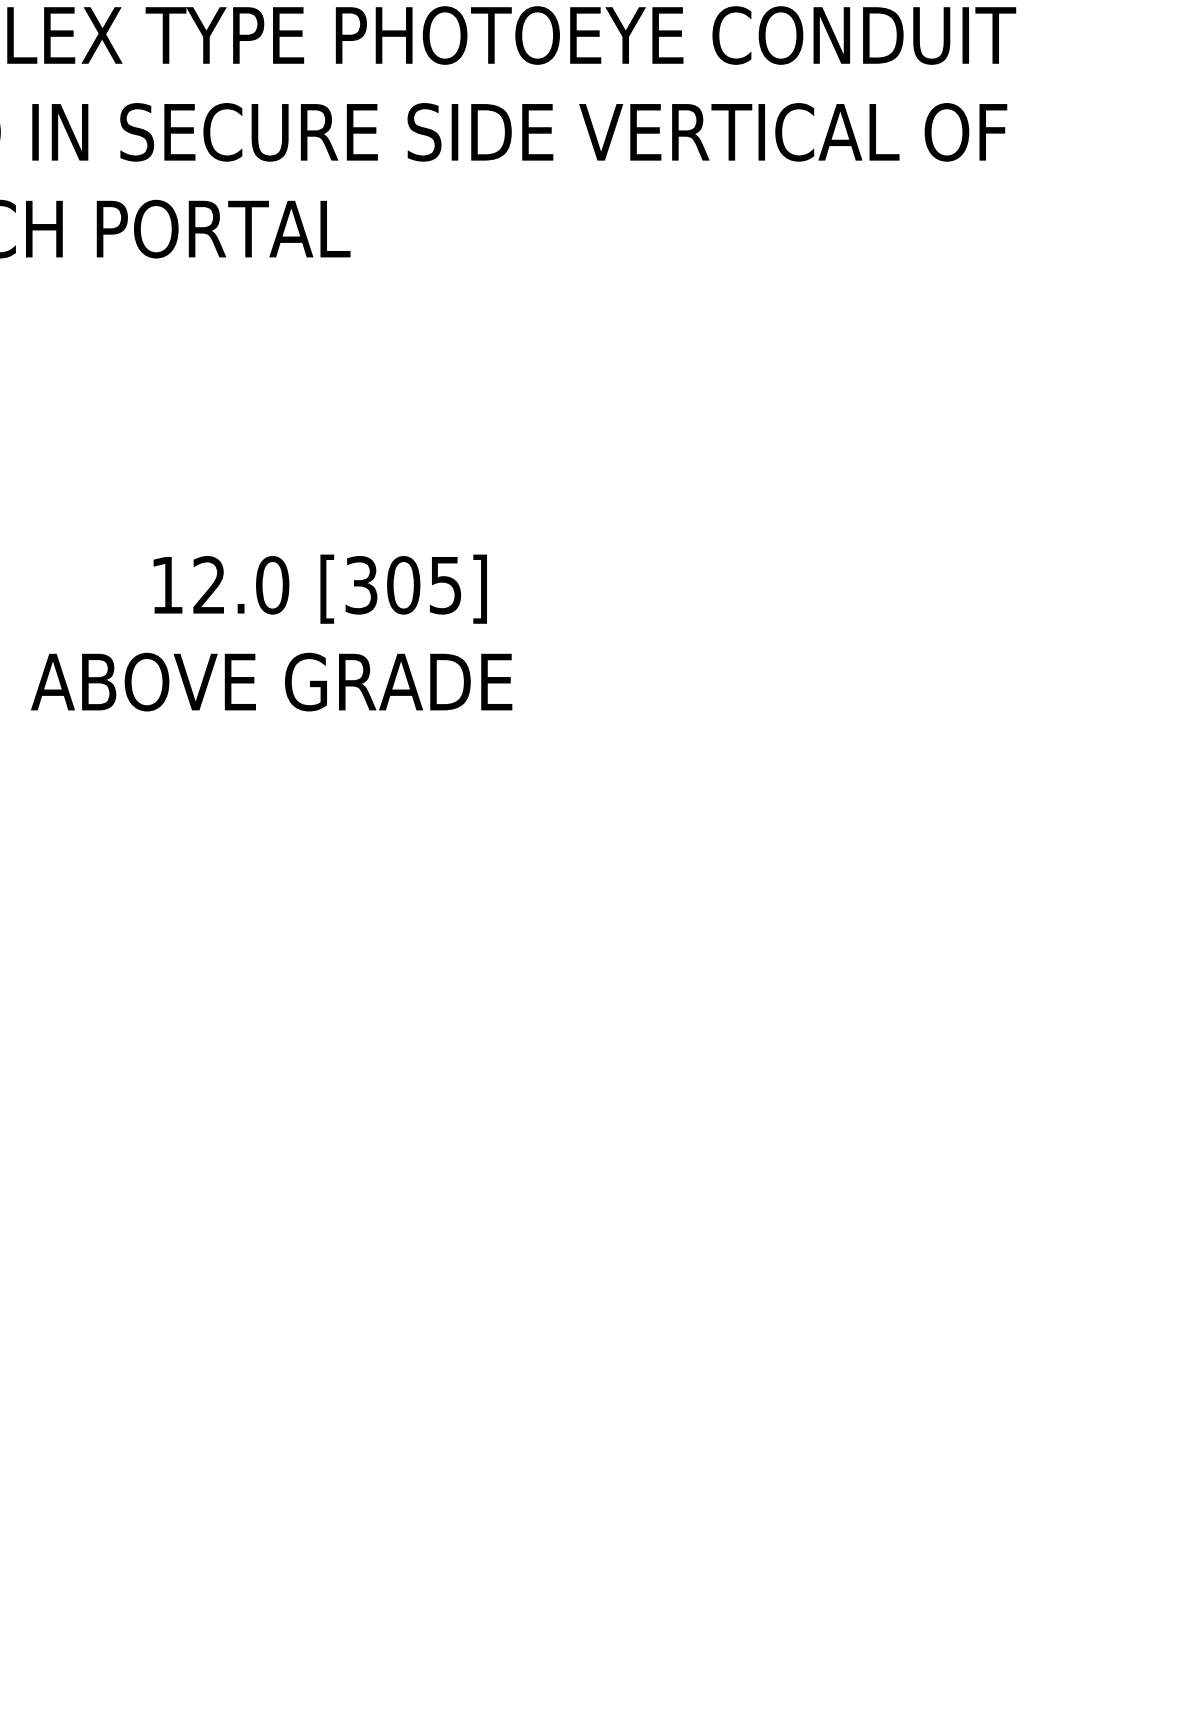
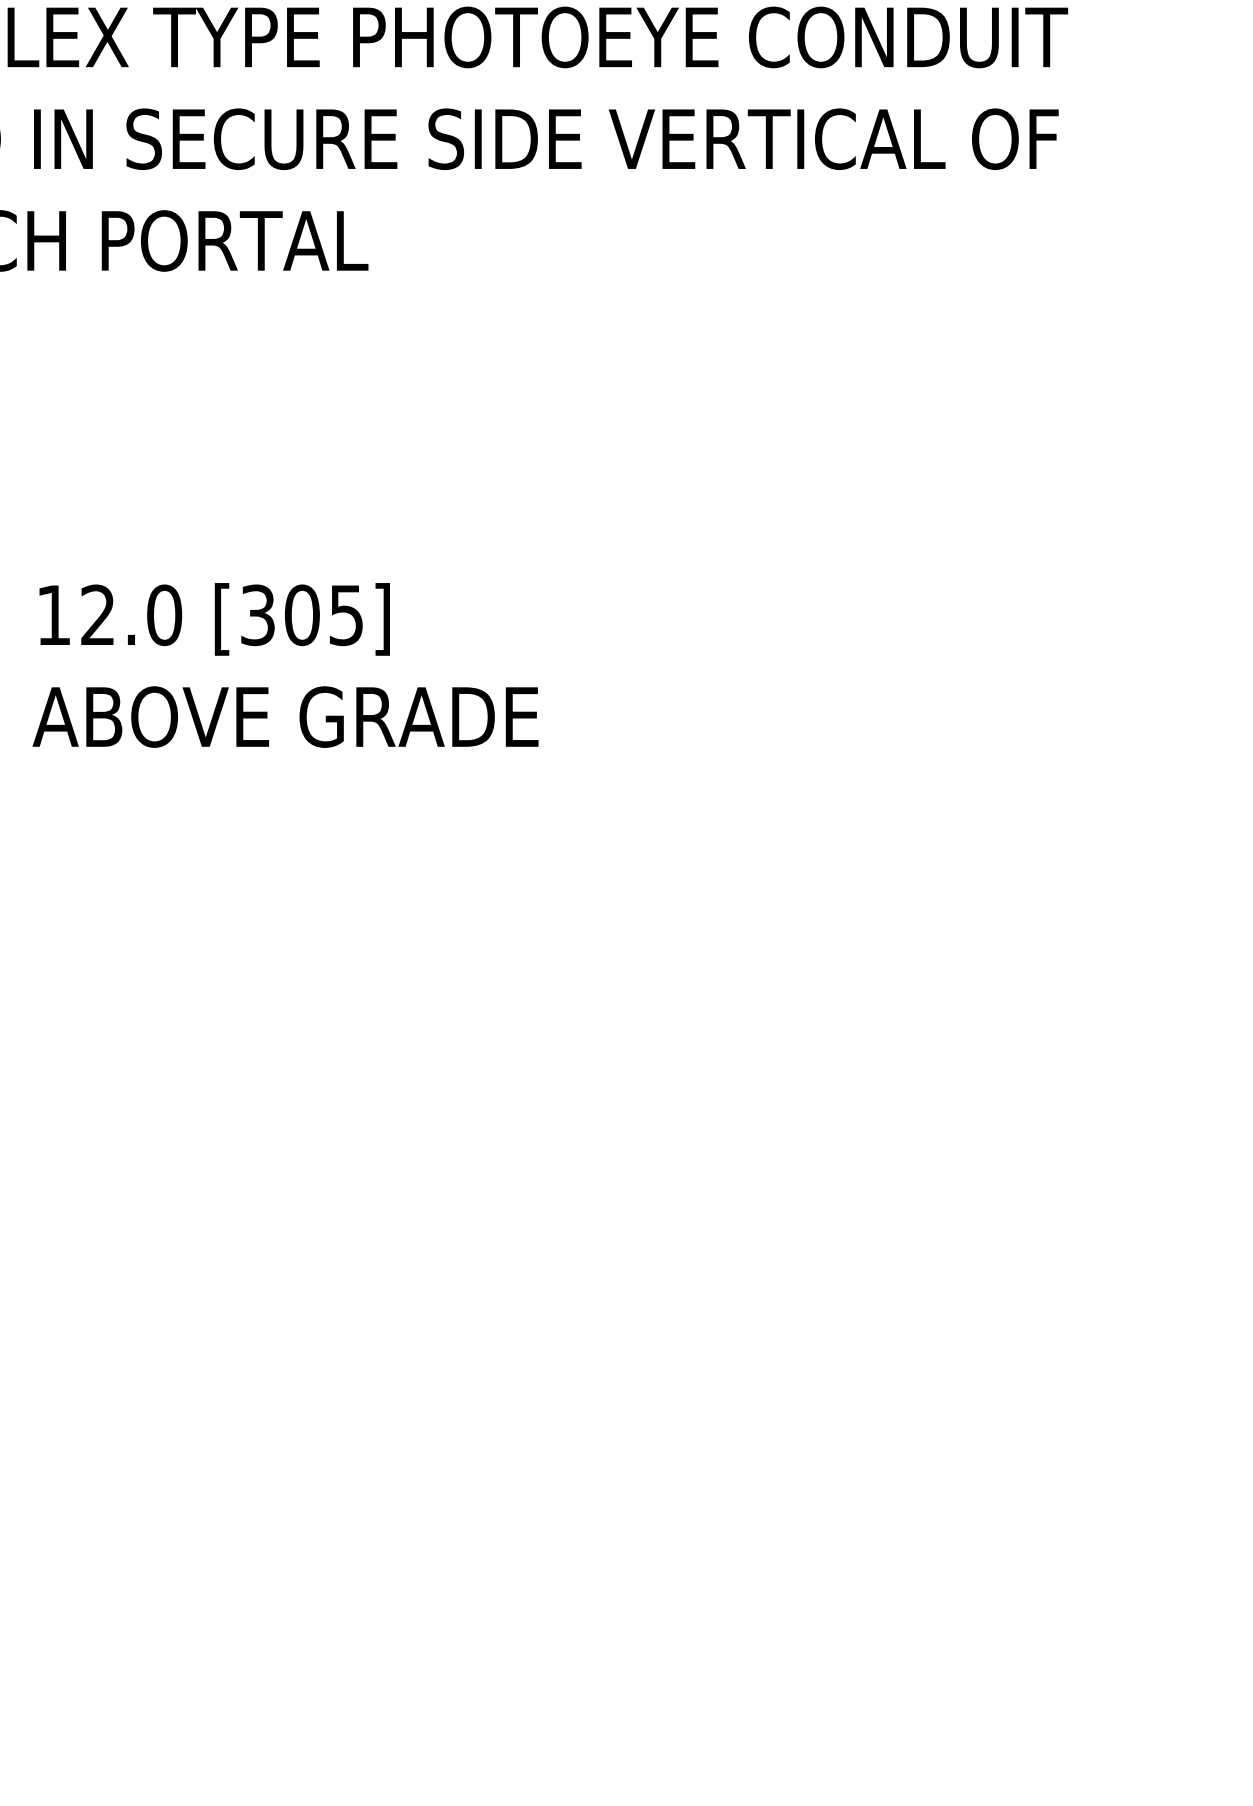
text: (320, 589) -> (214, 619), moved

